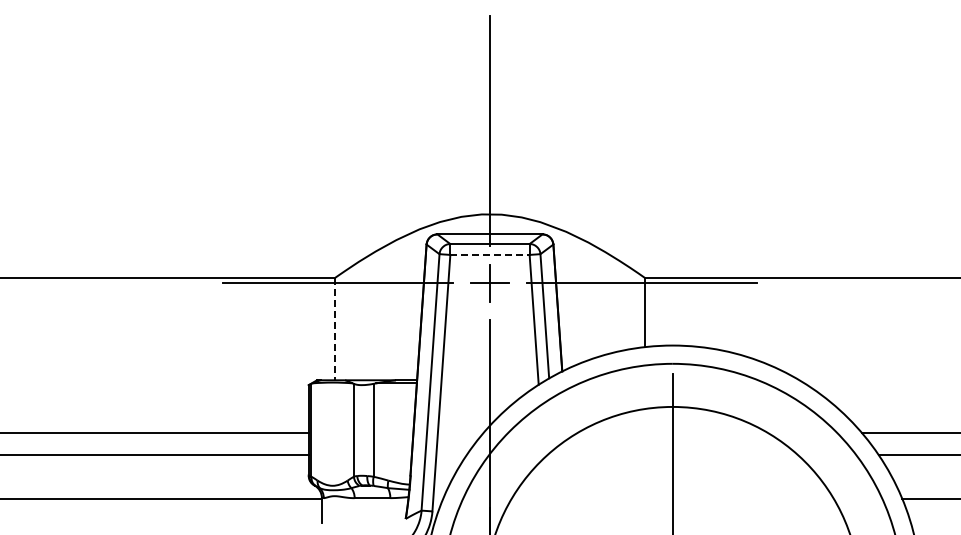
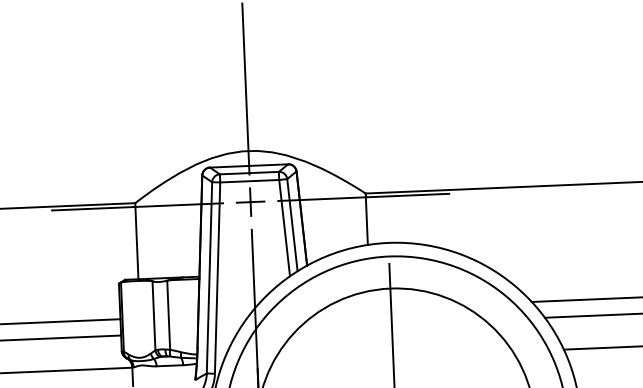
line: (490, 254) -> (250, 180), dashed -> solid
line: (335, 329) -> (137, 241), dashed -> solid

